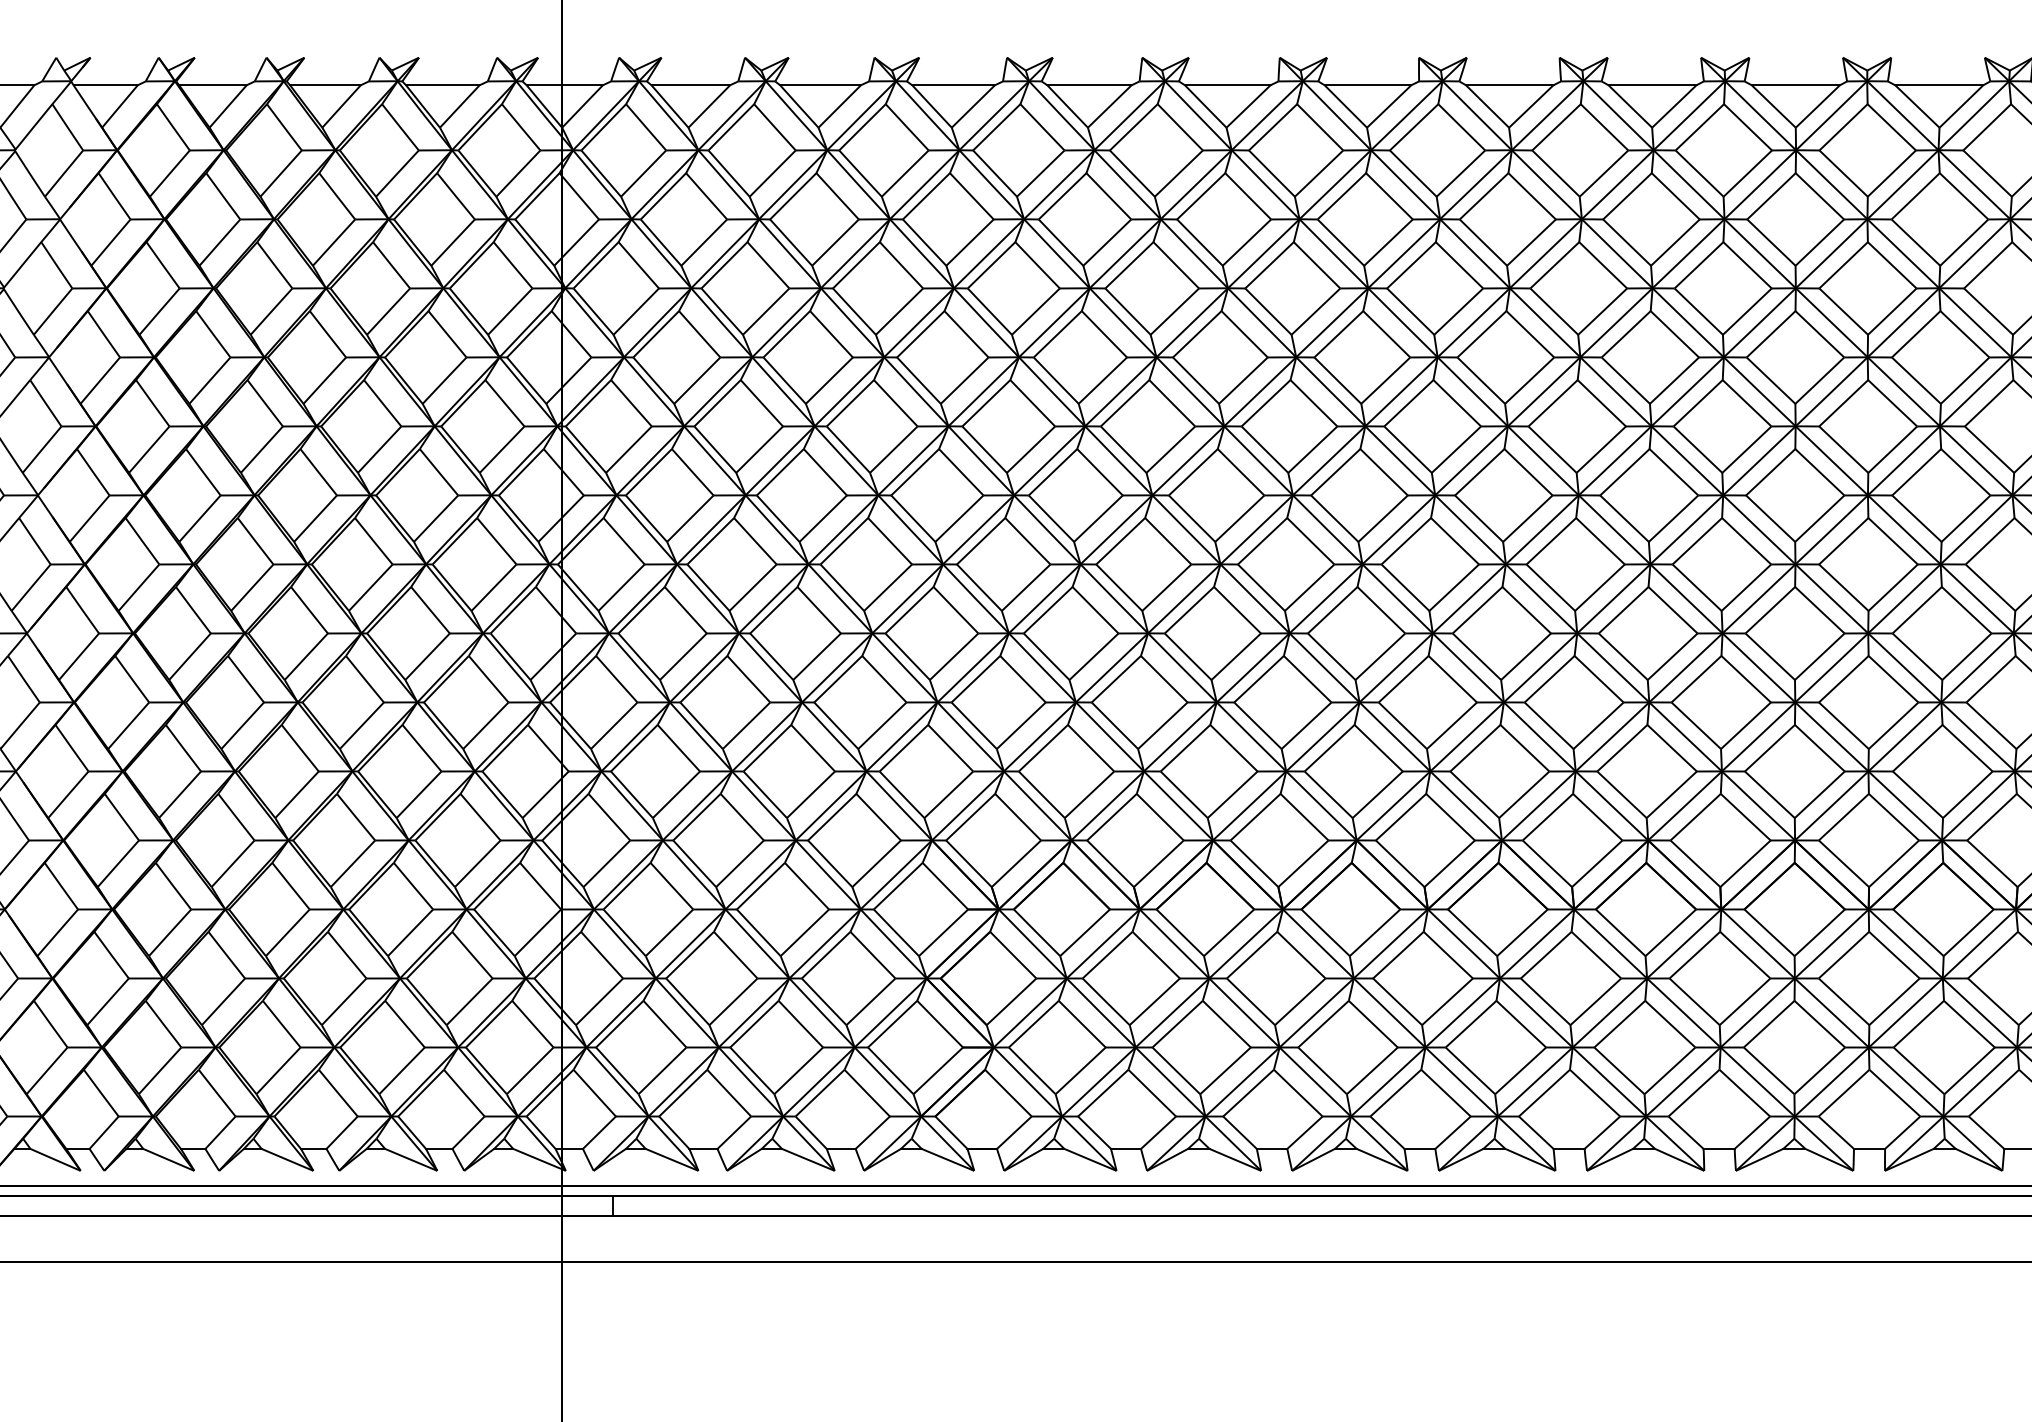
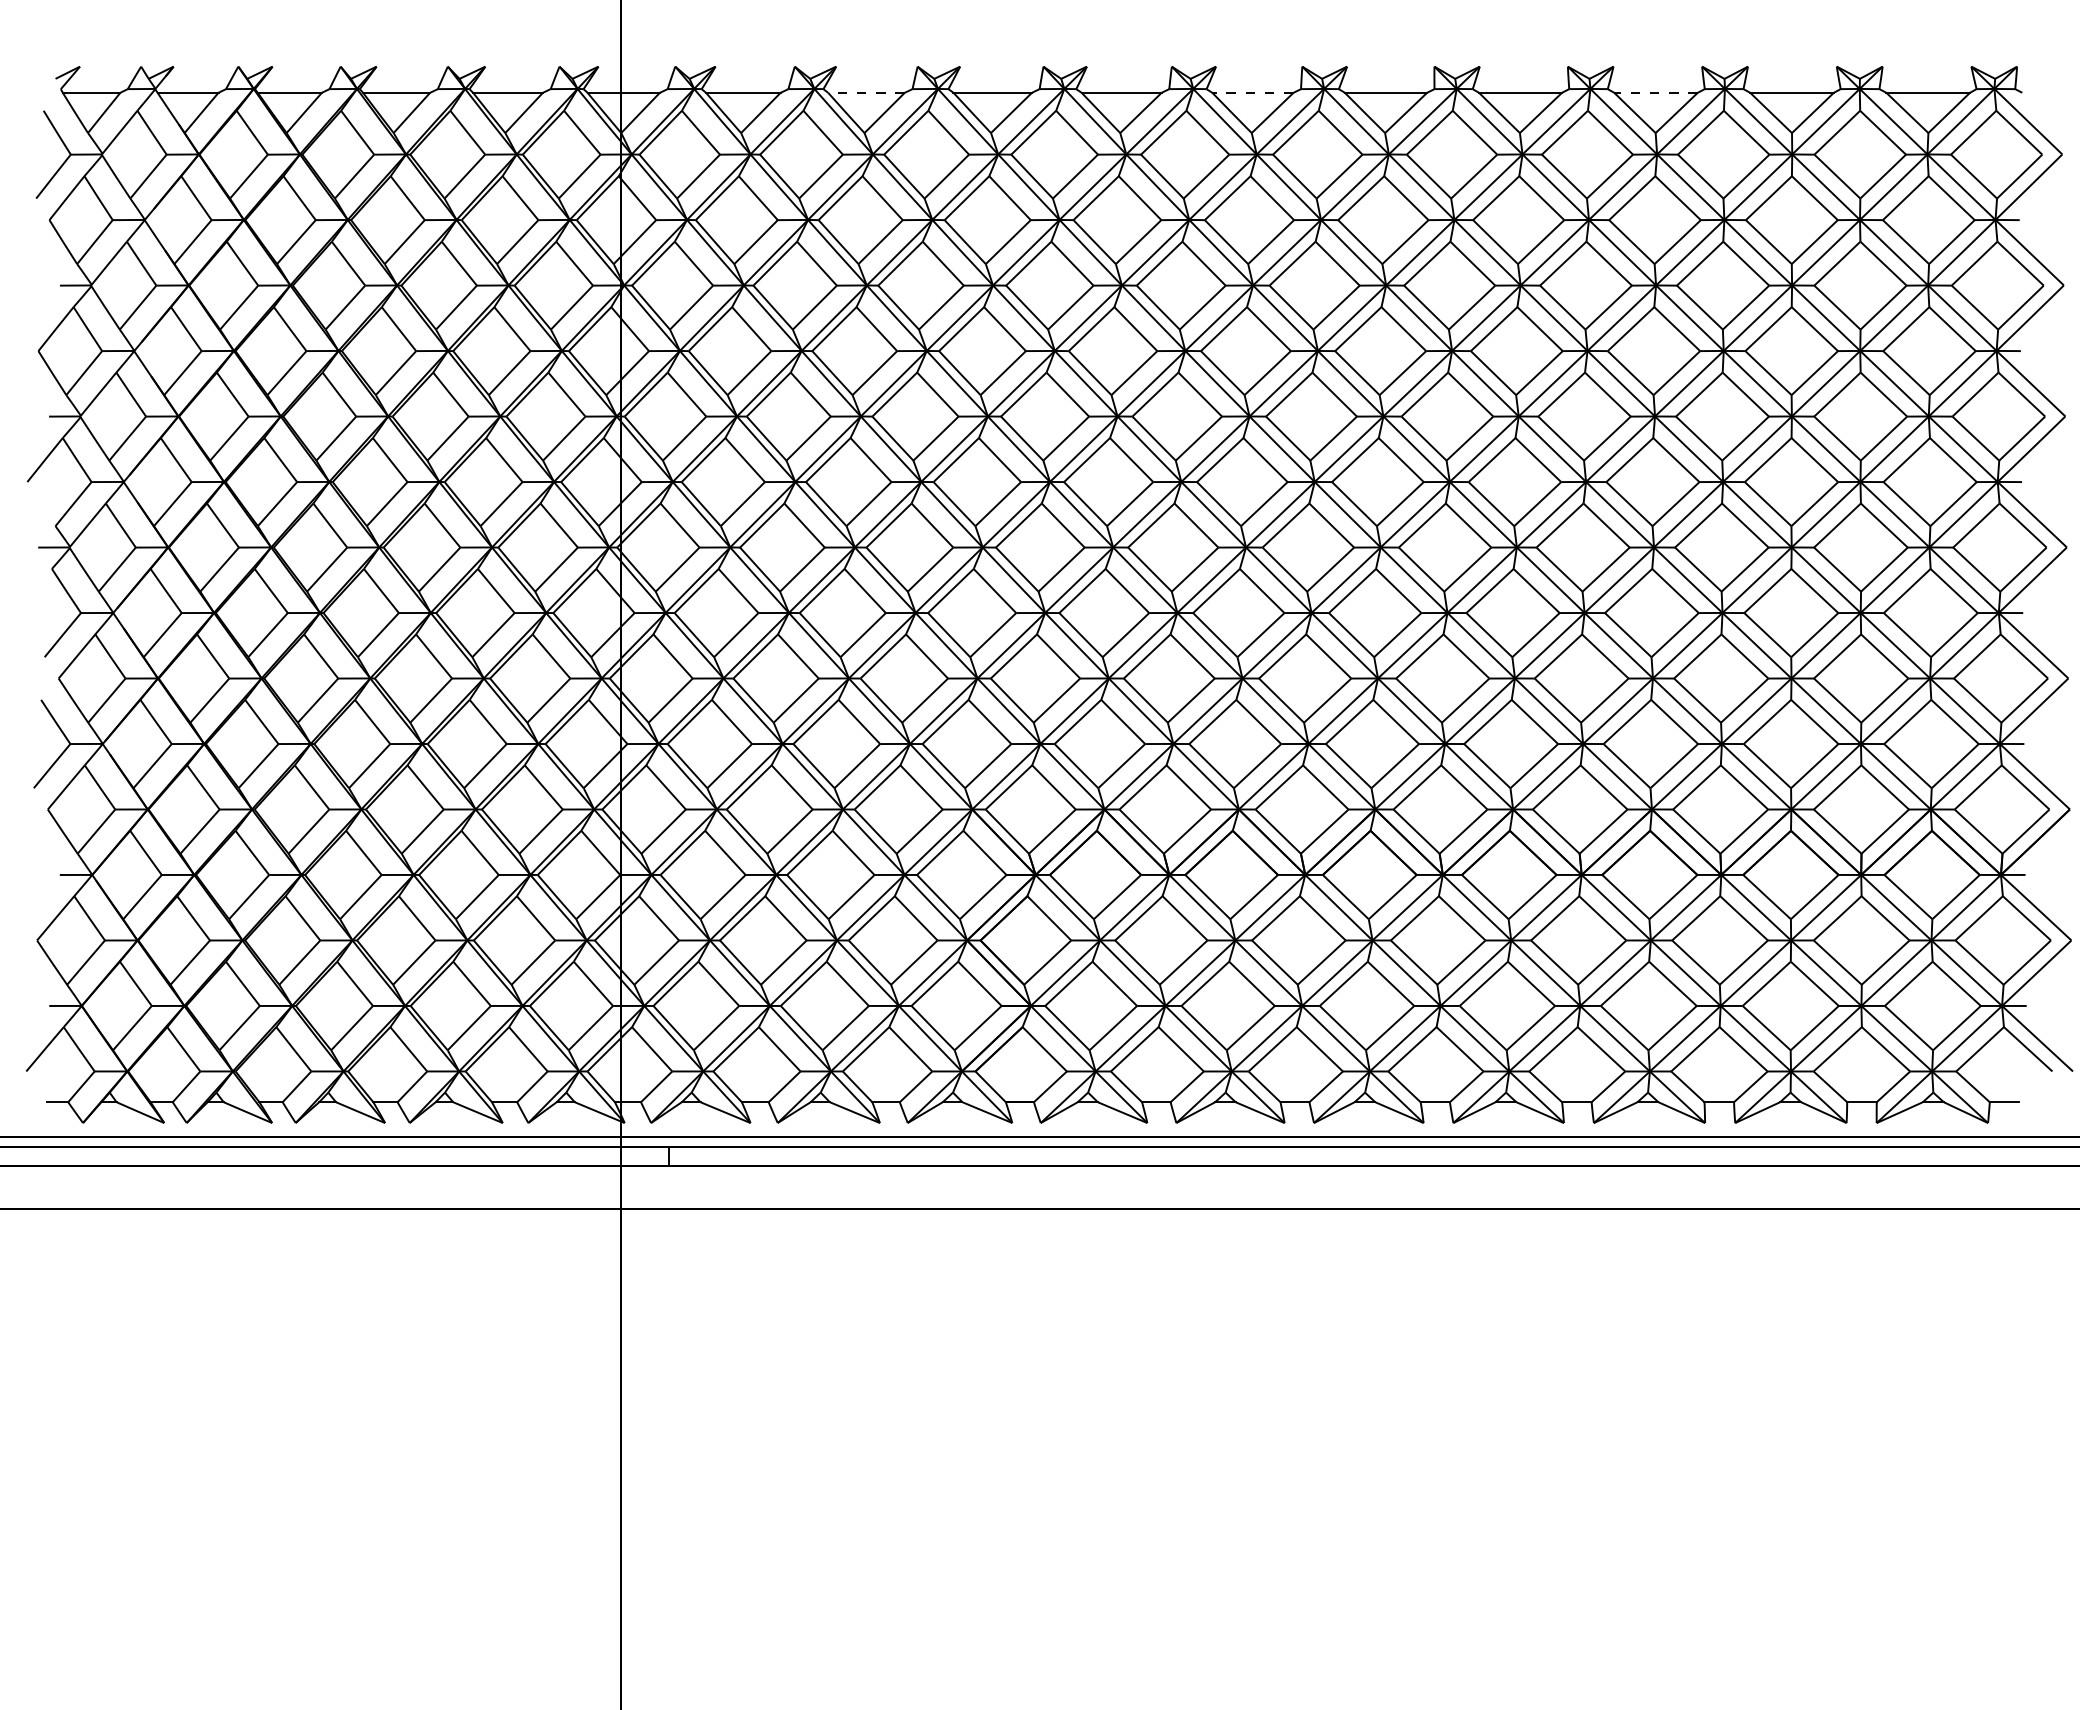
line: (819, 84) -> (865, 92), solid -> dashed
line: (1227, 84) -> (1252, 92), solid -> dashed
line: (1653, 84) -> (1656, 92), solid -> dashed

